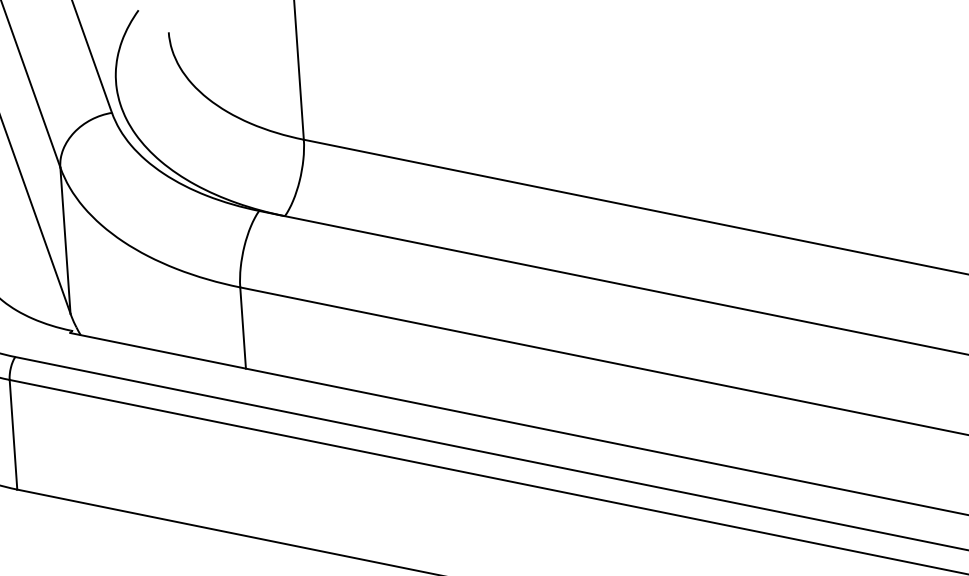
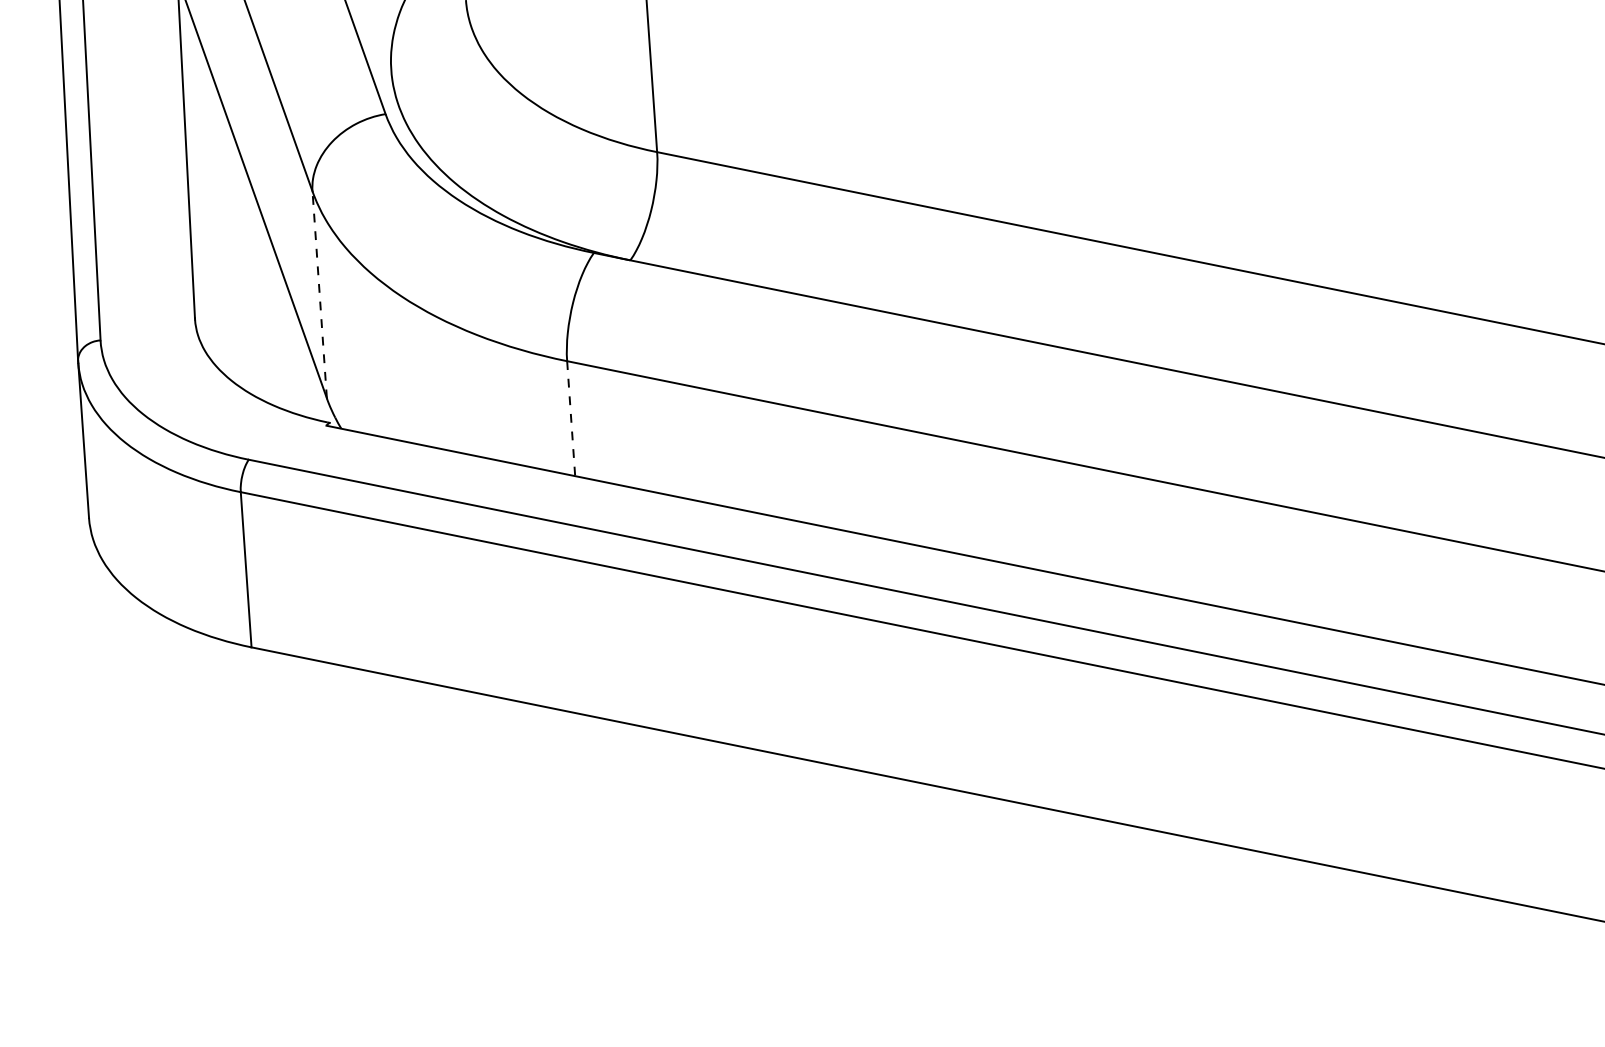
line: (65, 240) -> (319, 294), solid -> dashed
line: (243, 327) -> (571, 418), solid -> dashed

